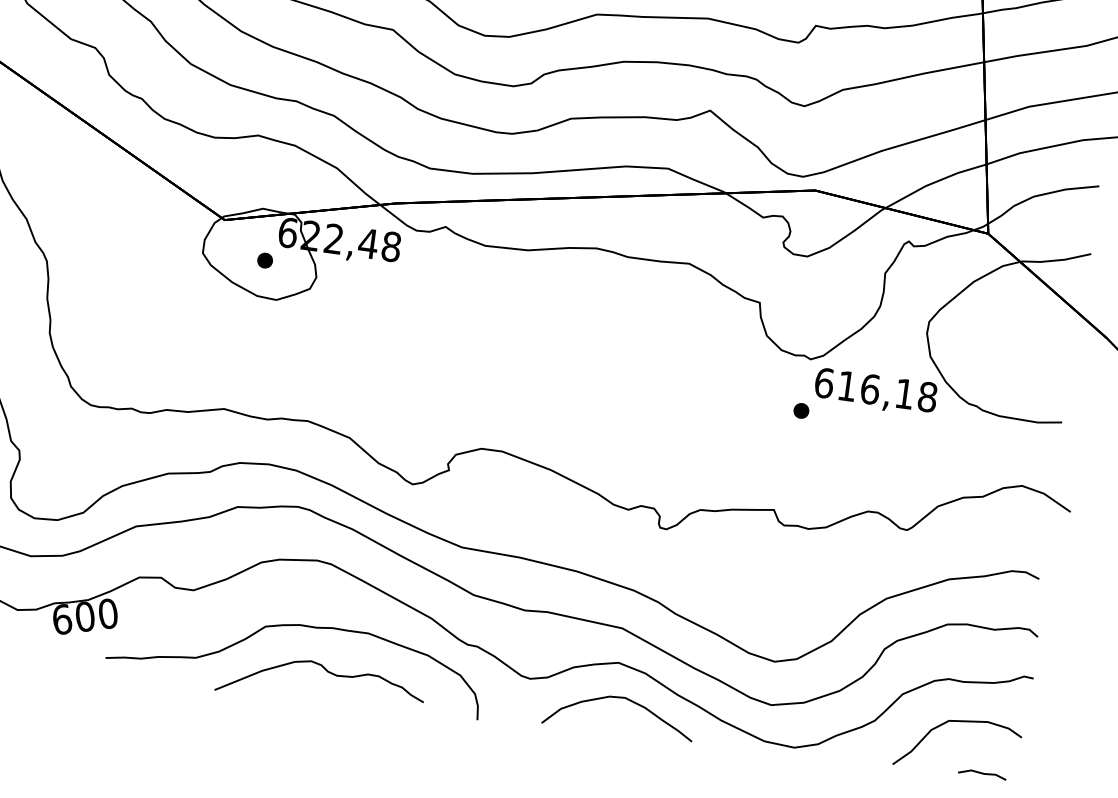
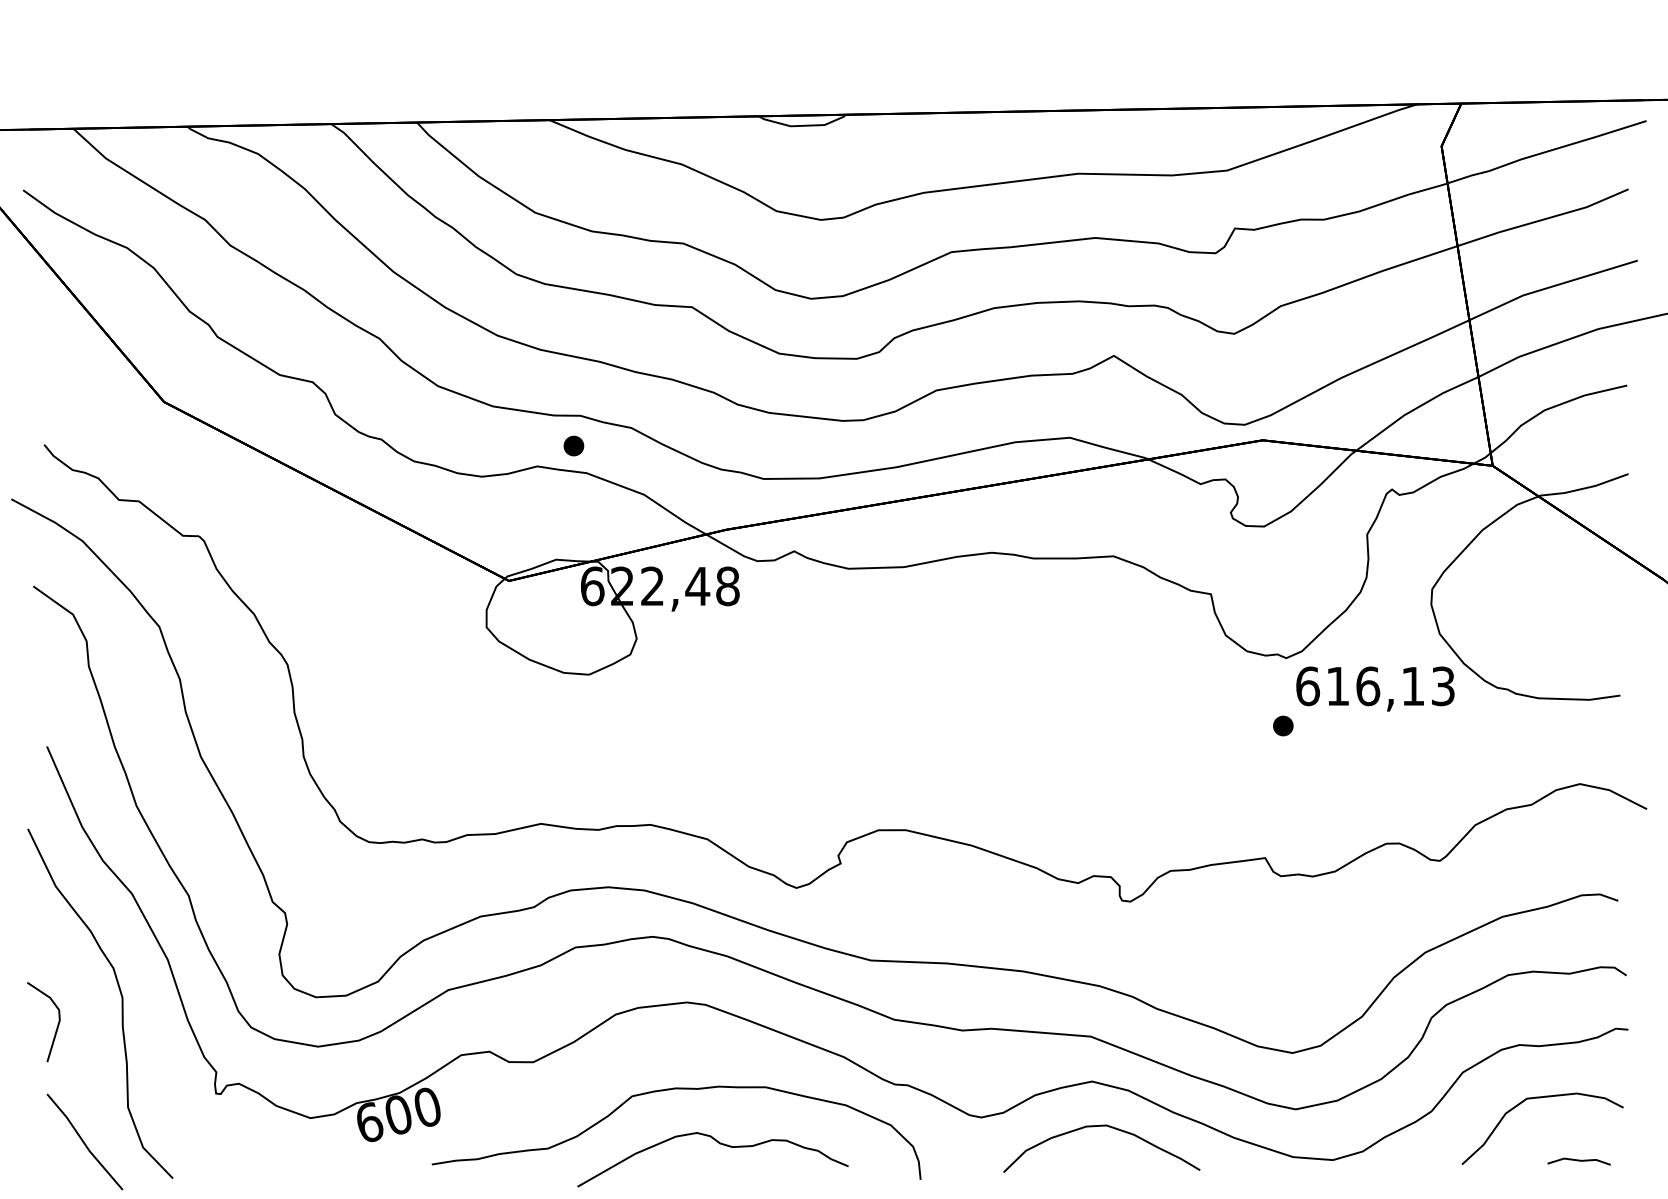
part: (264, 260) -> (573, 445), moved
text: (927, 397) -> (1443, 686), 616,18 -> 616,13

